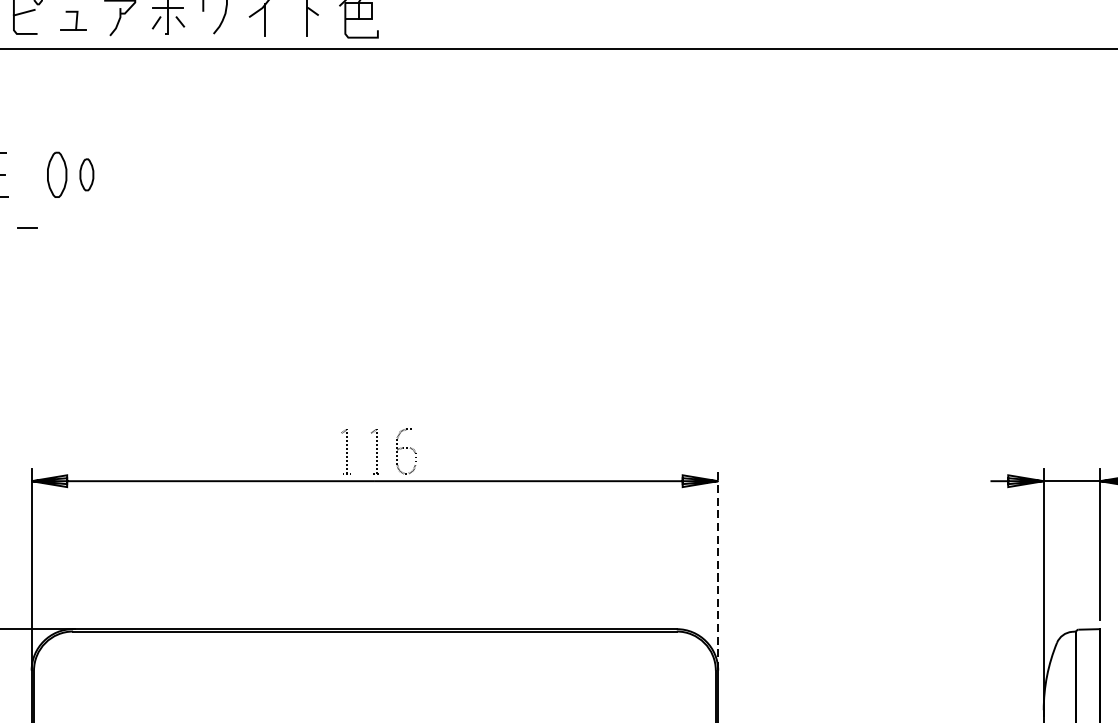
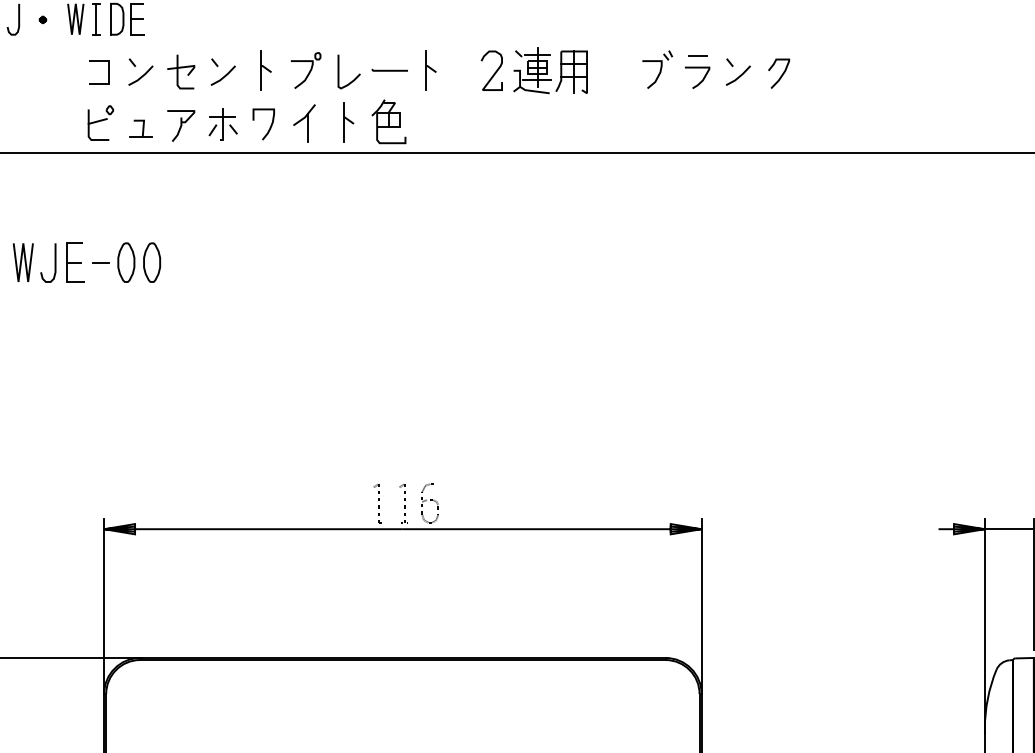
part: (87, 174) -> (152, 262), size x1.43
line: (27, 227) -> (100, 262), moved
line: (718, 568) -> (701, 605), dashed -> solid

